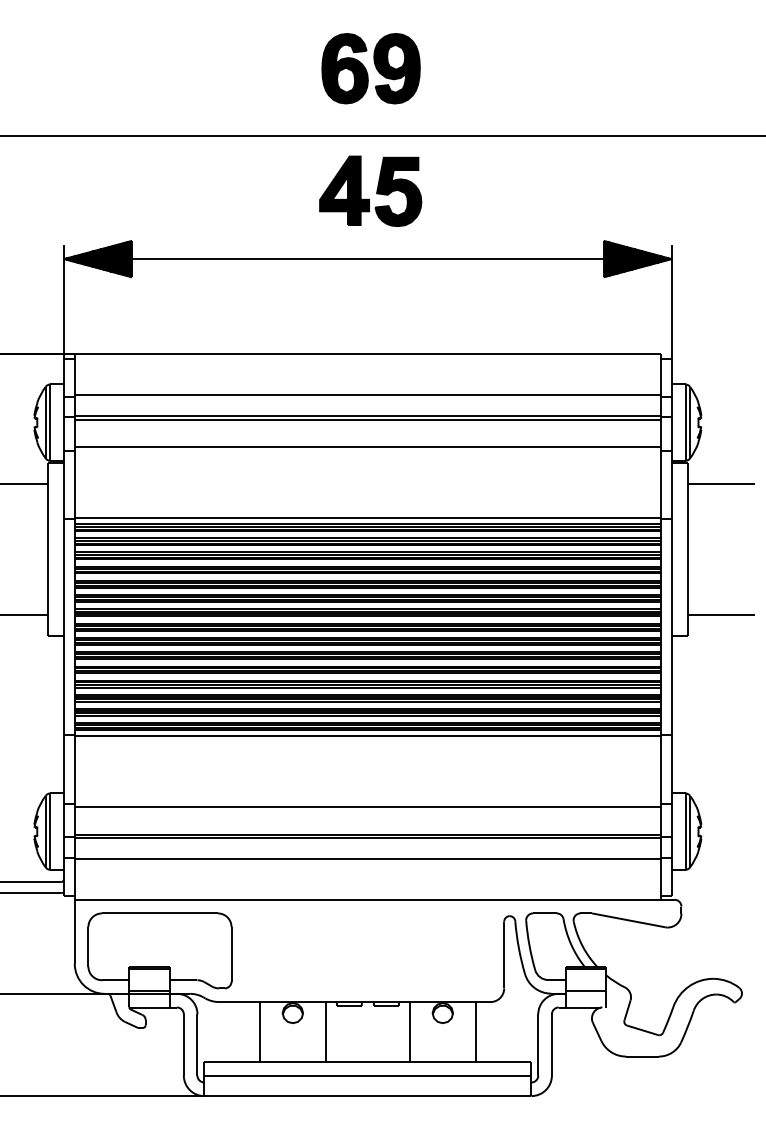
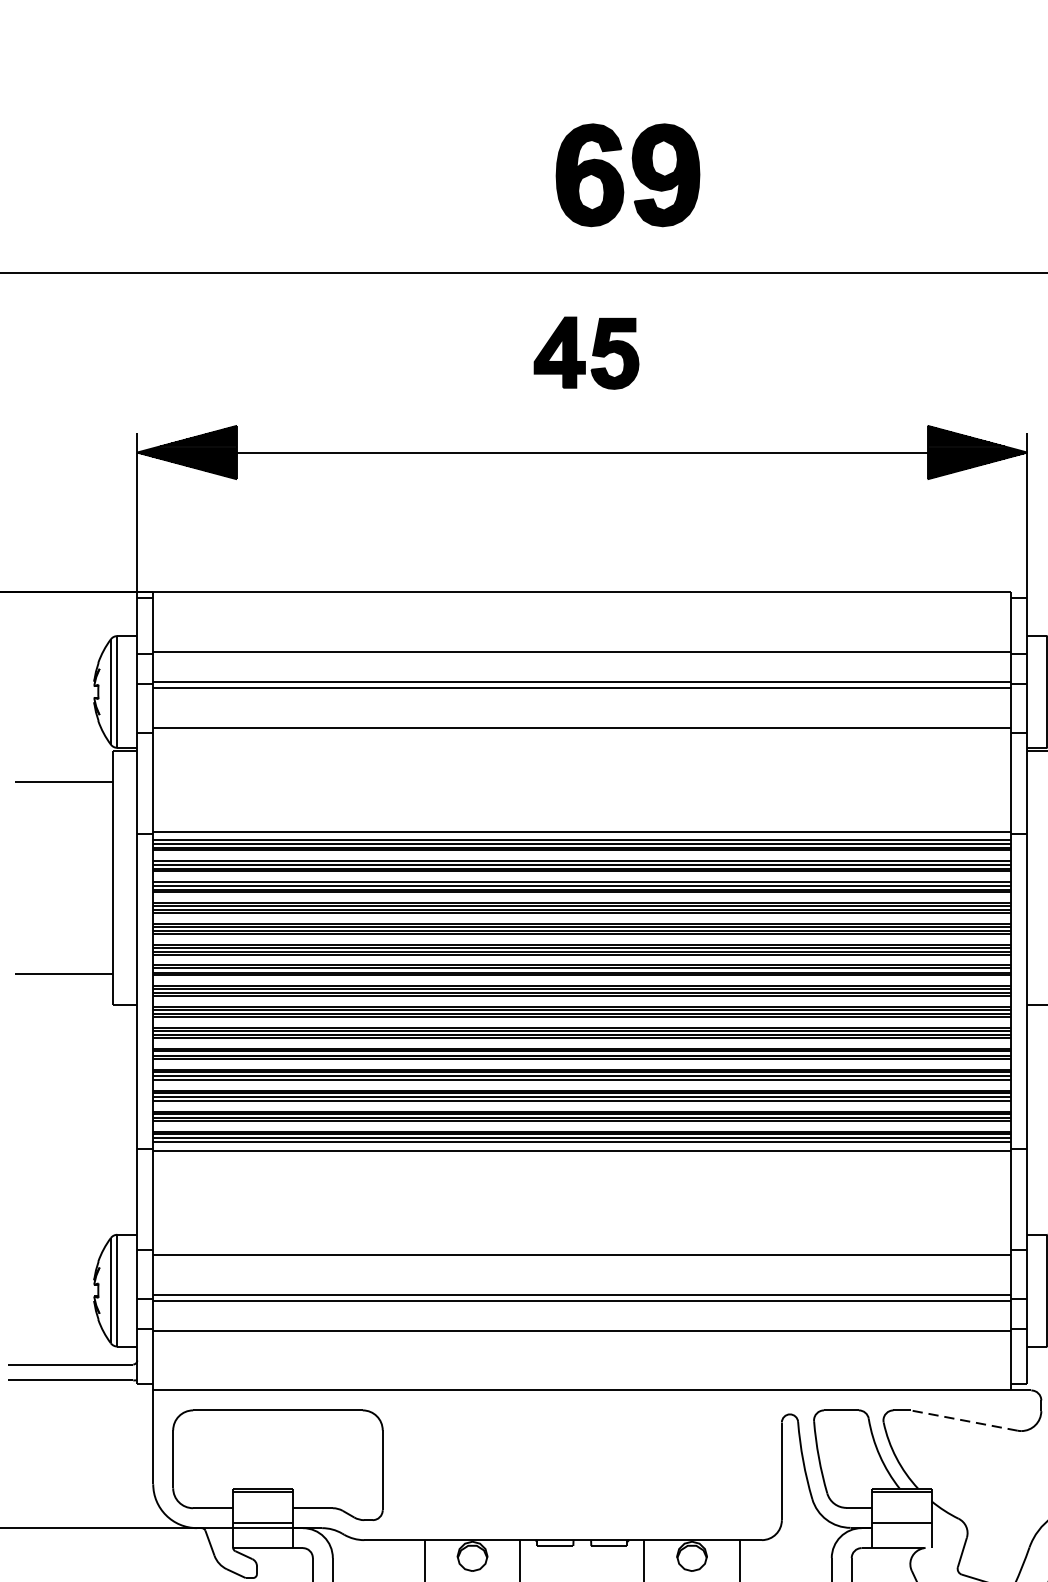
part: (370, 68) -> (627, 174), moved
part: (370, 190) -> (586, 352), size x0.7
line: (628, 920) -> (963, 1420), solid -> dashed

